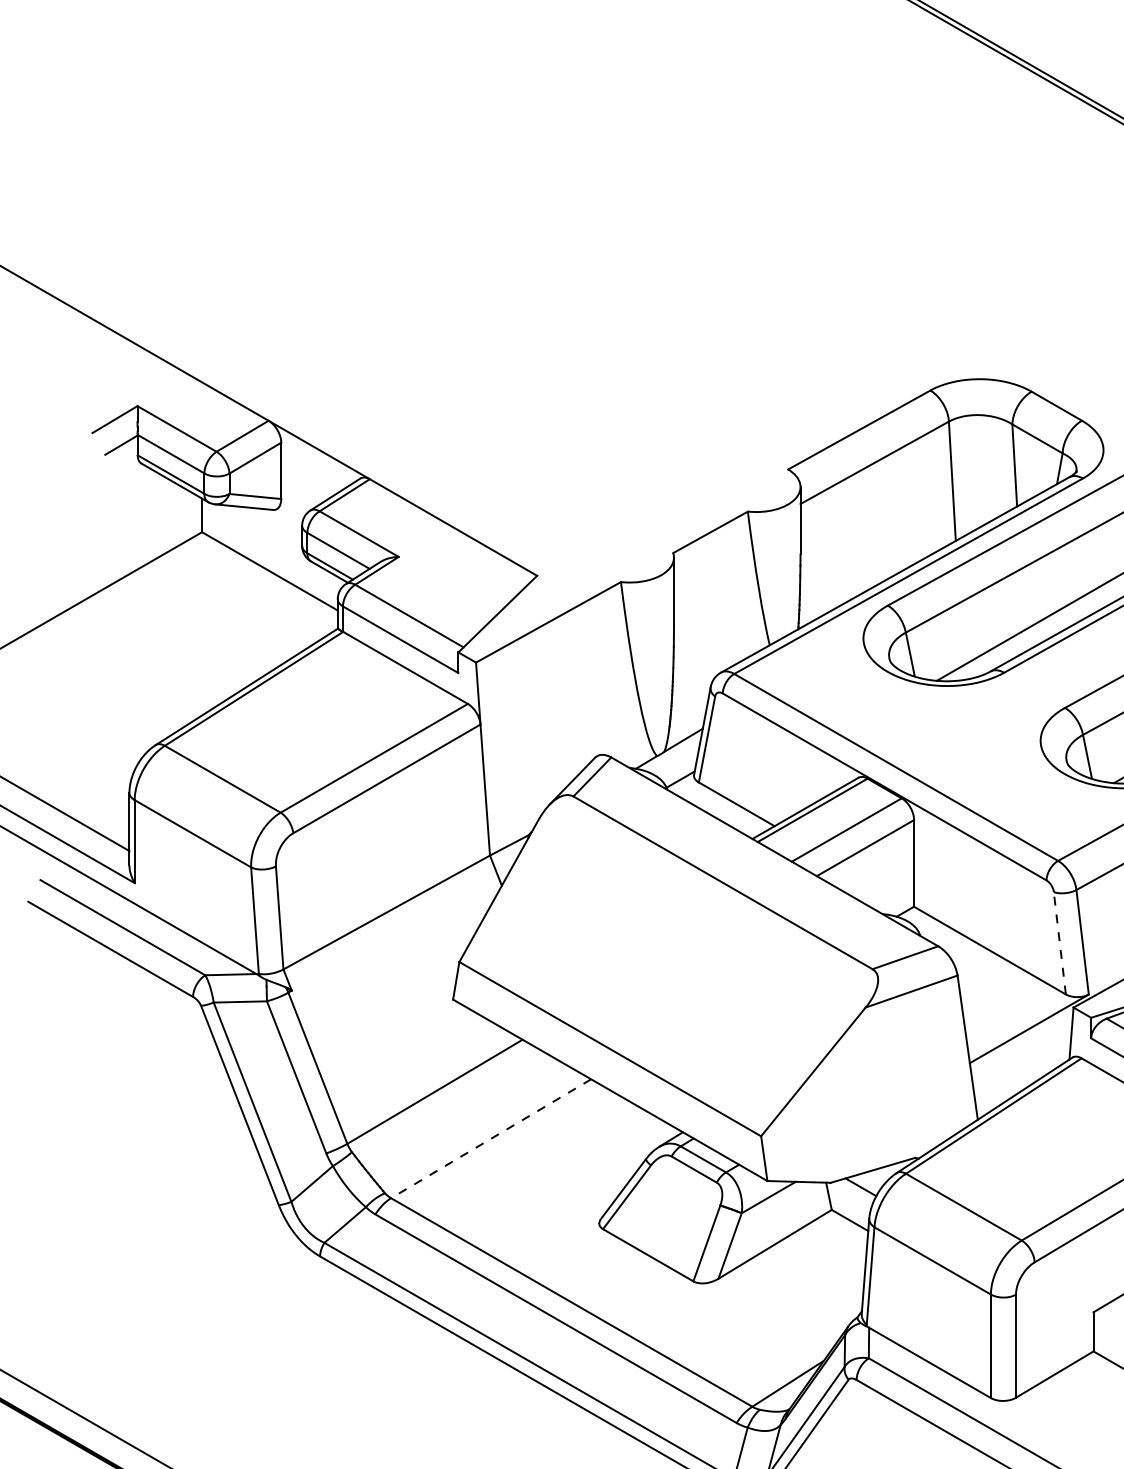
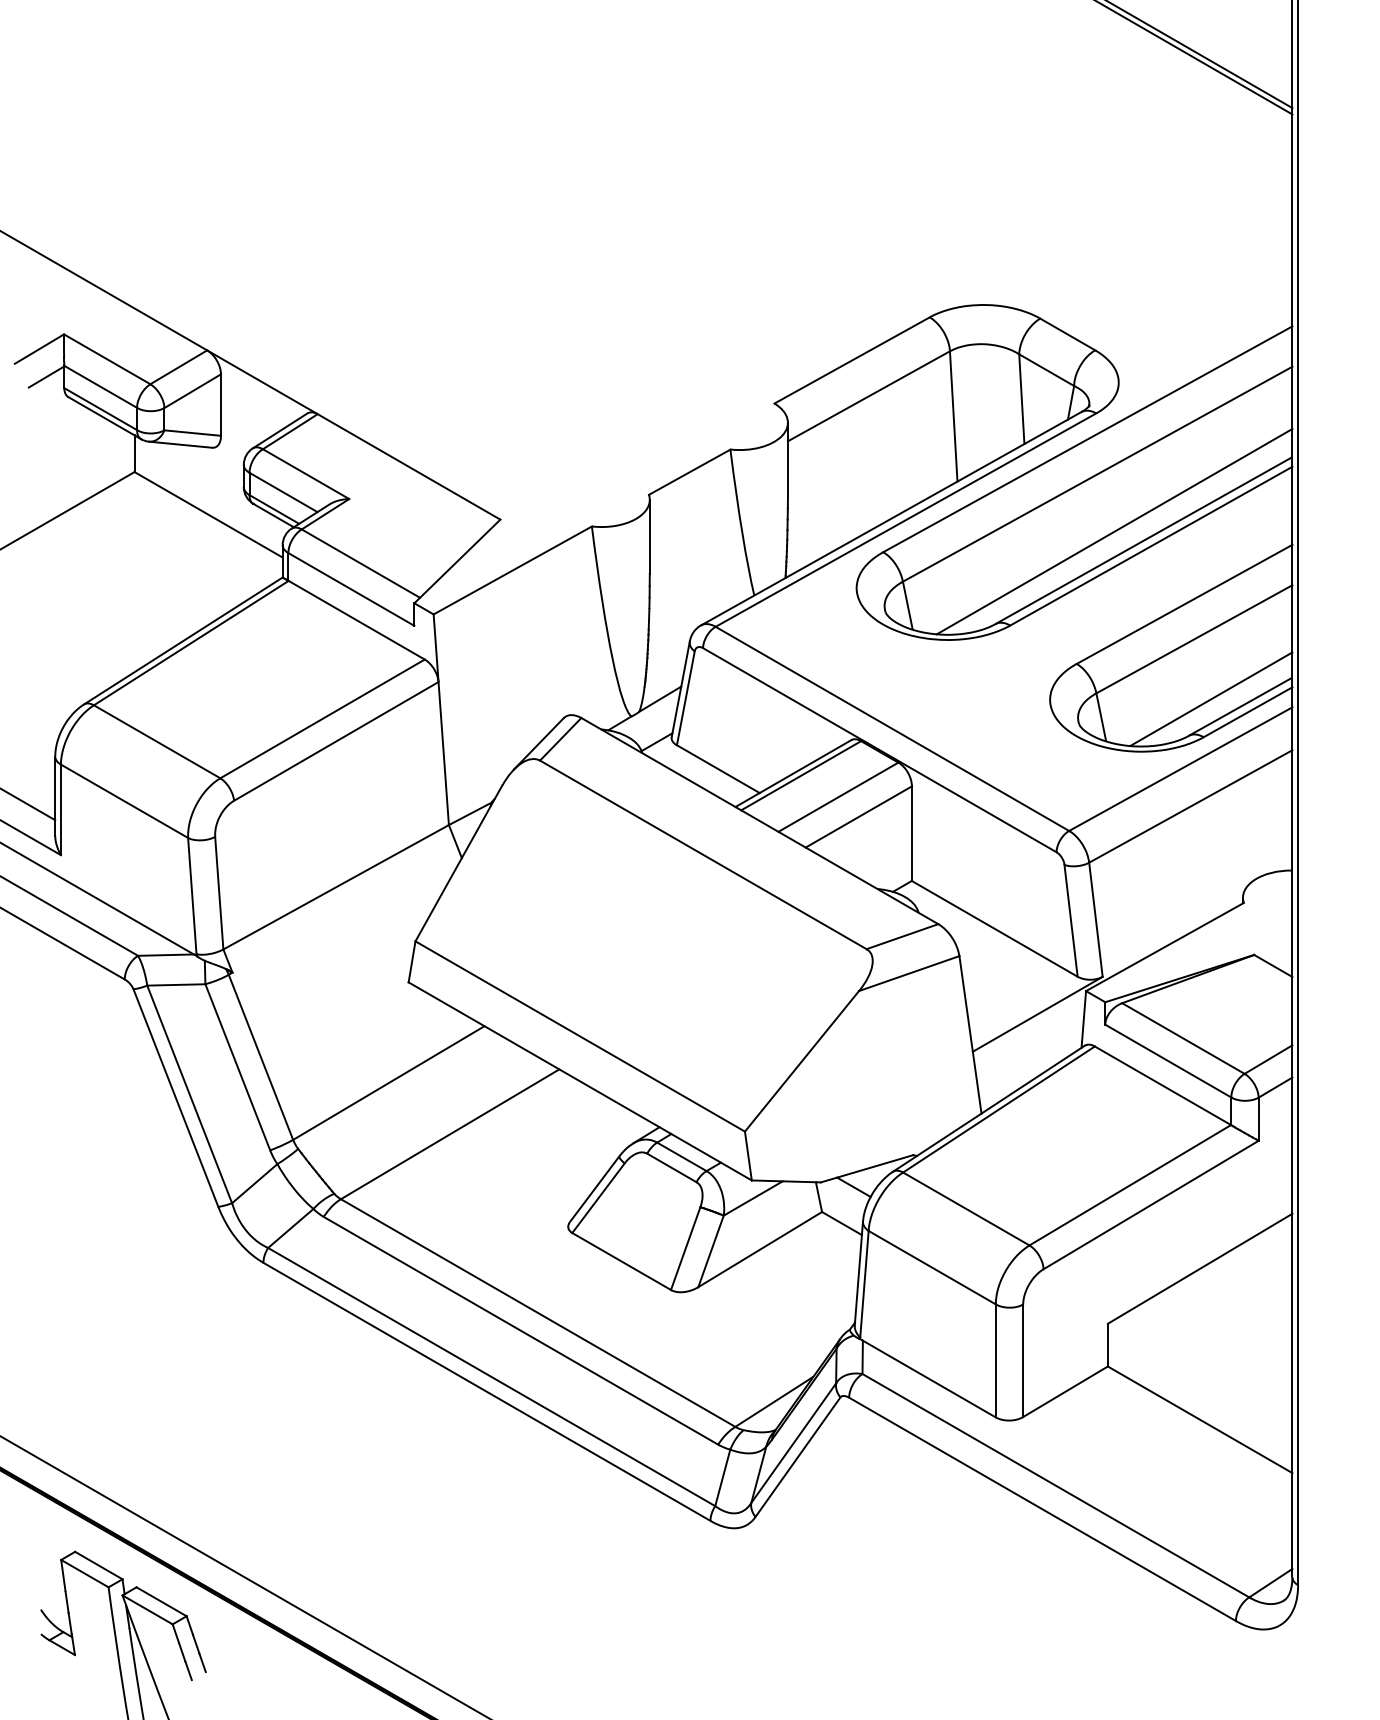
line: (1060, 942) -> (1071, 920), dashed -> solid
line: (490, 1138) -> (449, 1134), dashed -> solid

